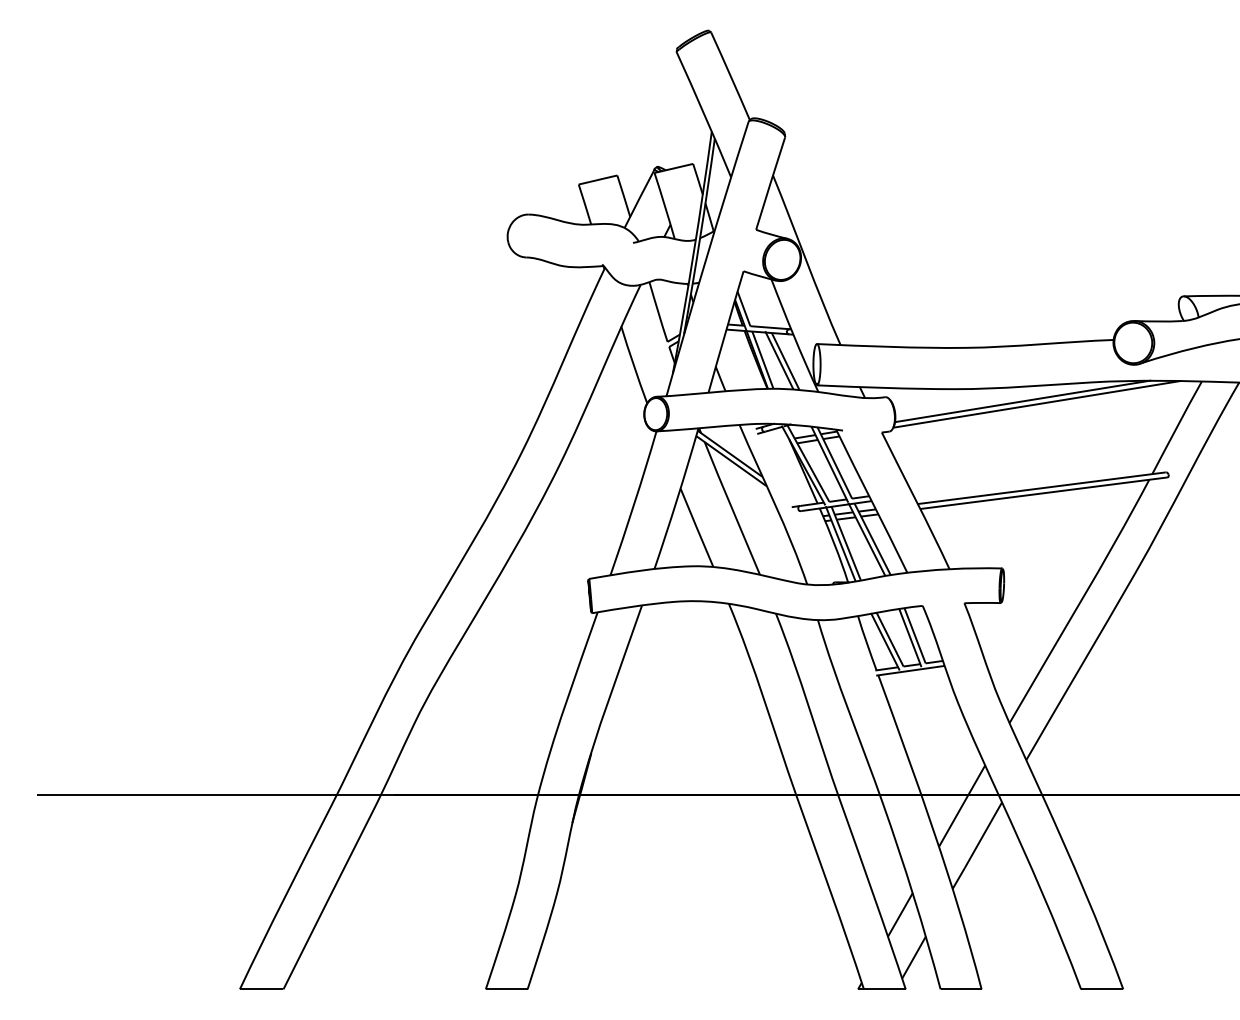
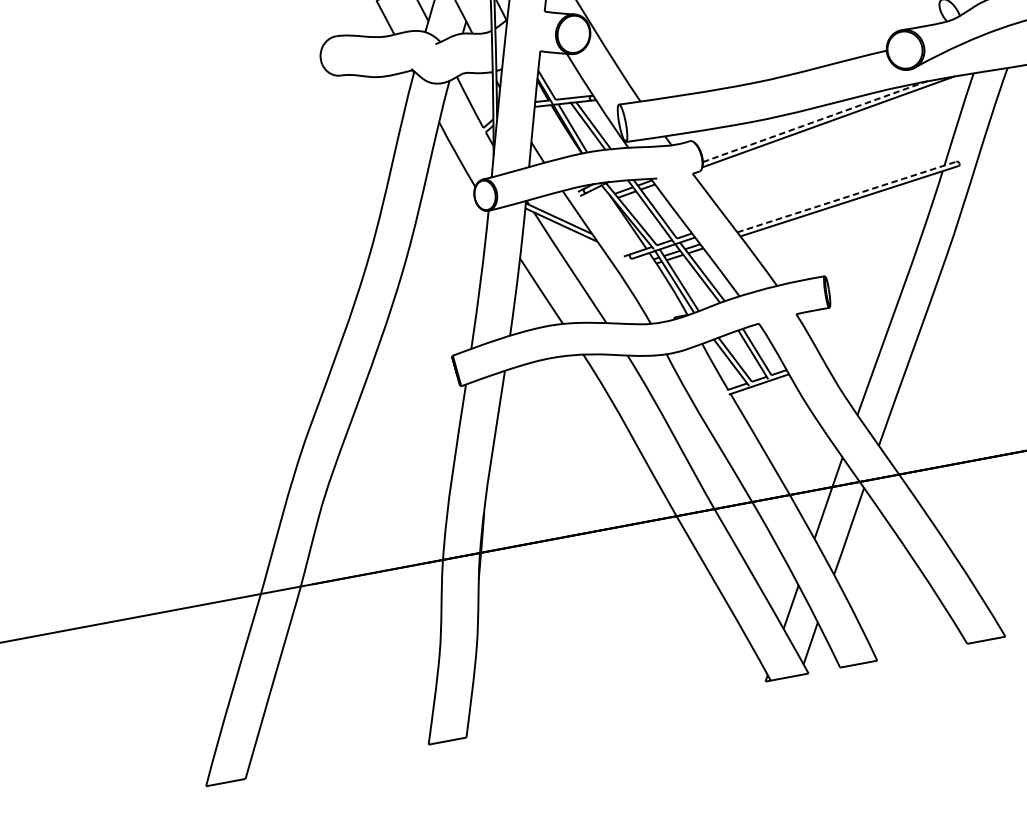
line: (1023, 401) -> (815, 121), solid -> dashed
line: (1041, 488) -> (846, 197), solid -> dashed

